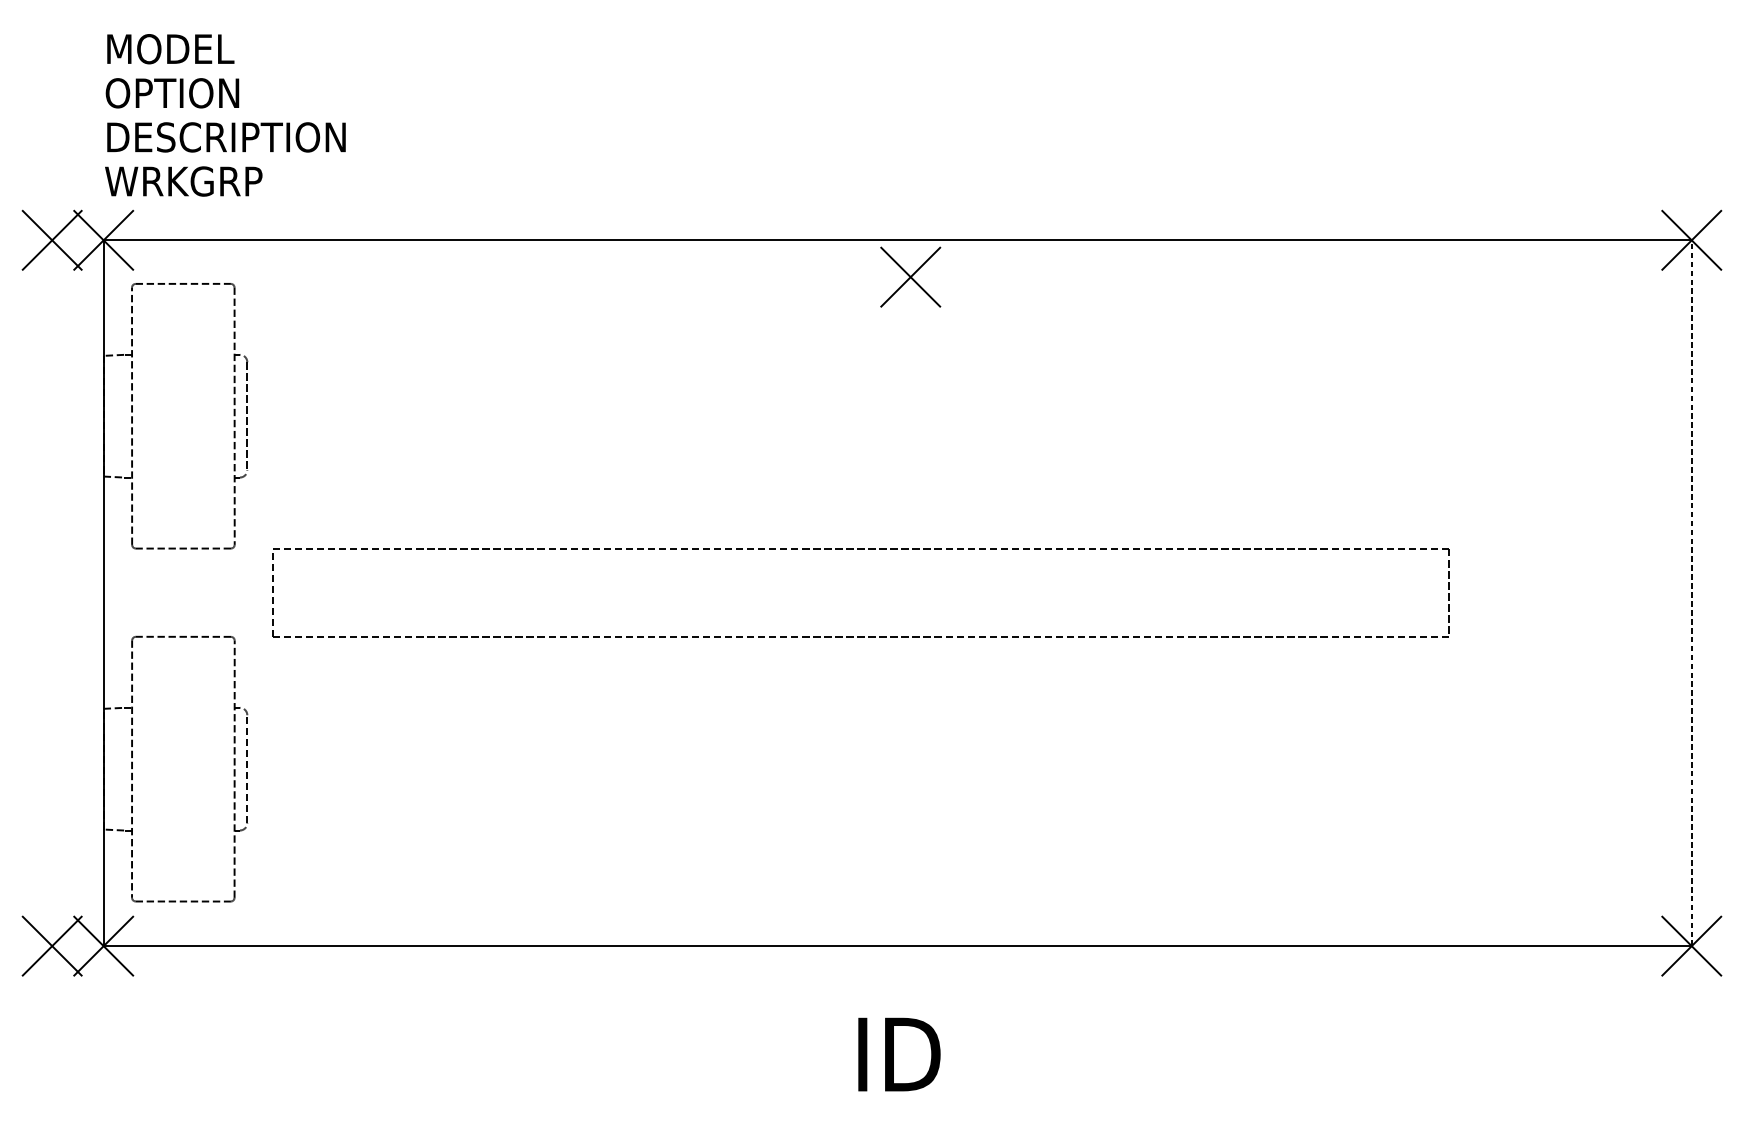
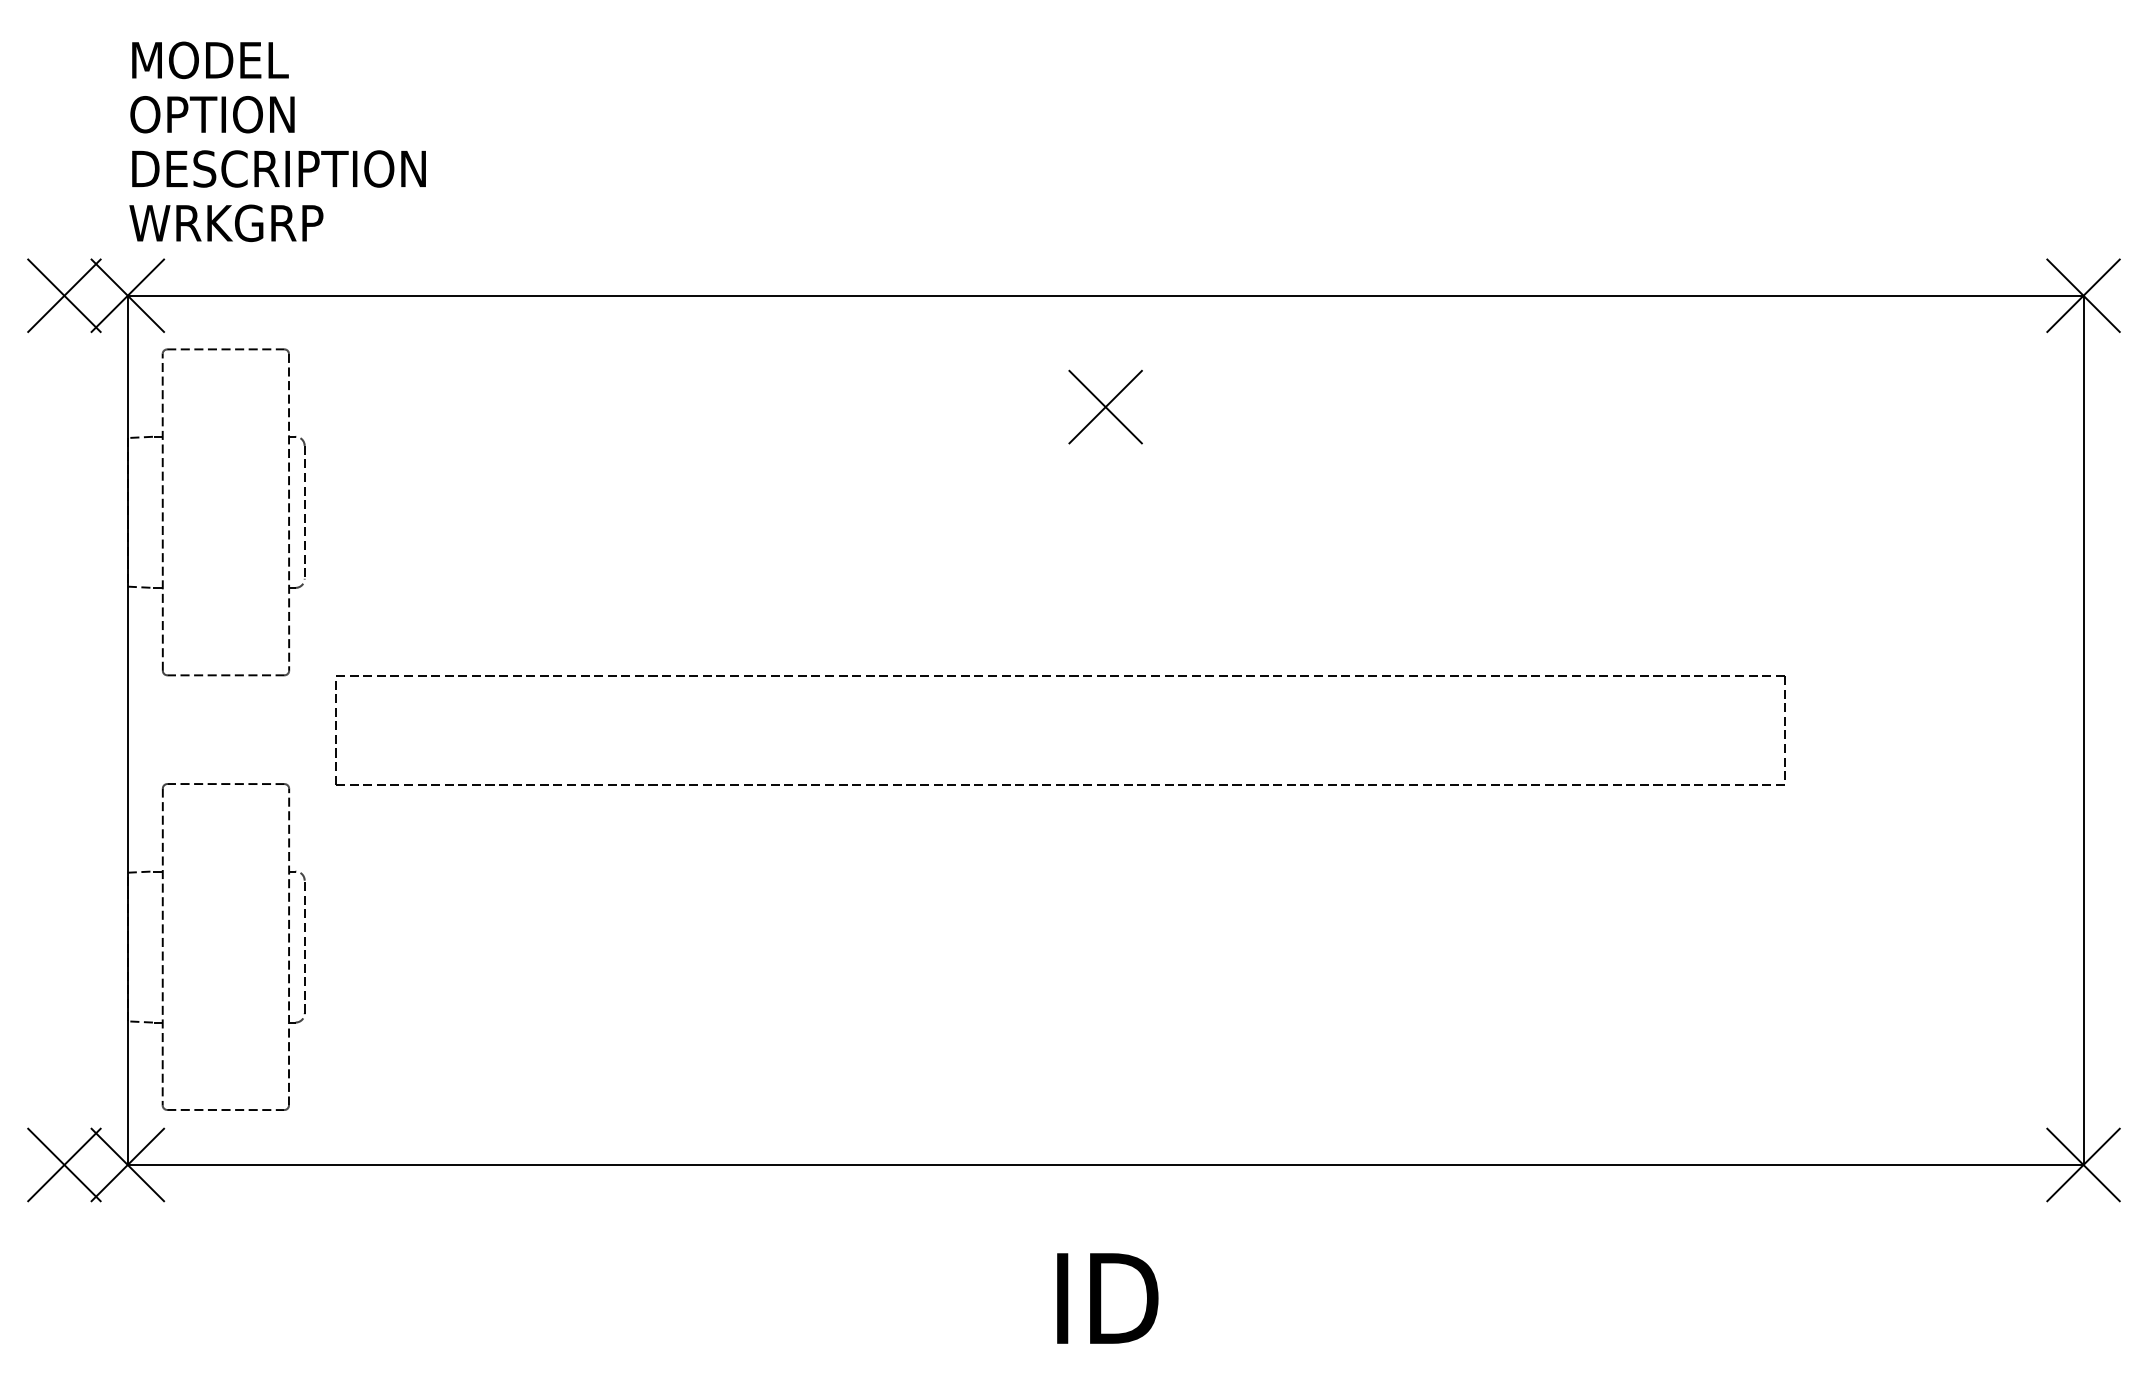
part: (910, 276) -> (1105, 406), moved
line: (1691, 593) -> (2083, 730), dashed -> solid

